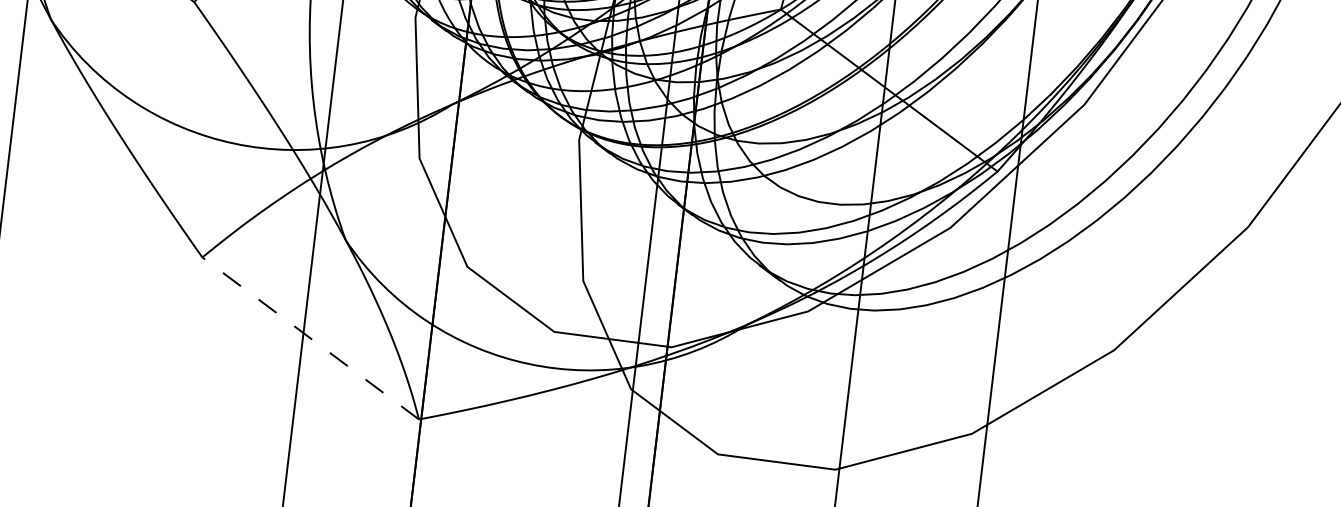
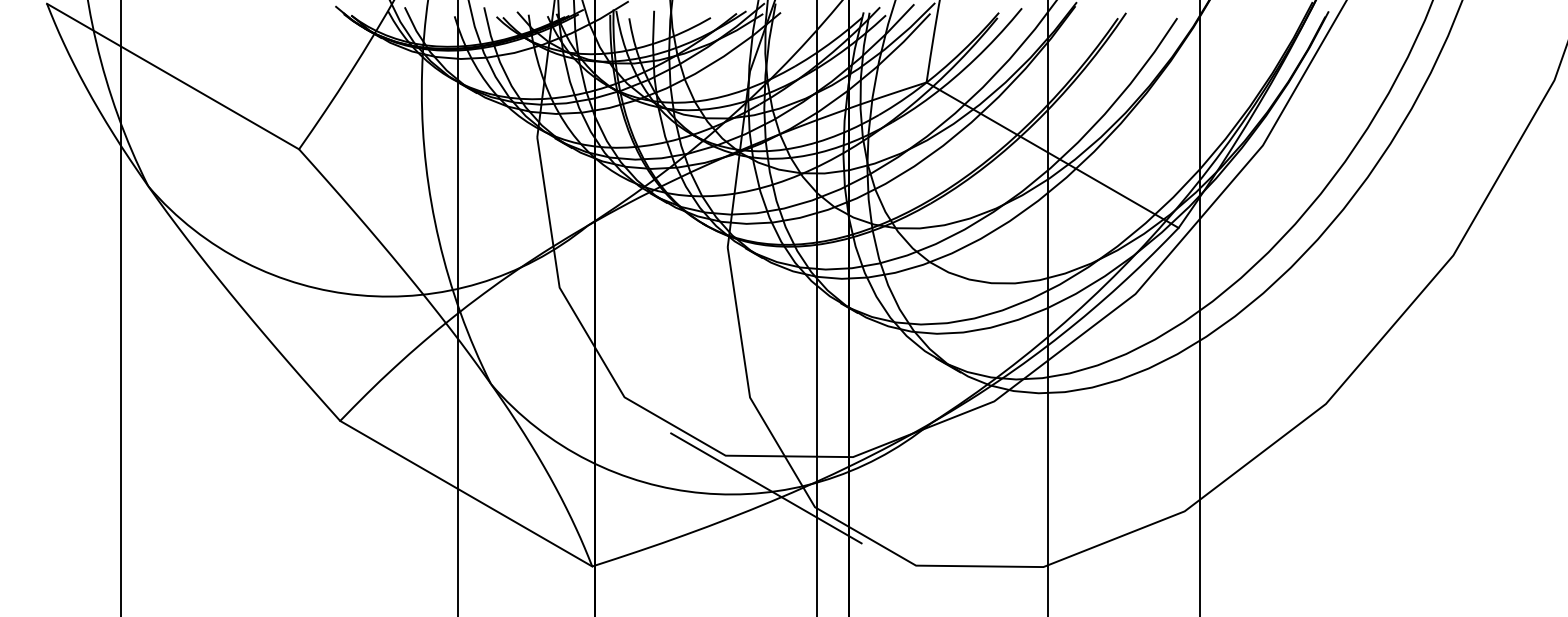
line: (310, 338) -> (466, 493), dashed -> solid
line: (588, 366) -> (766, 488), added

